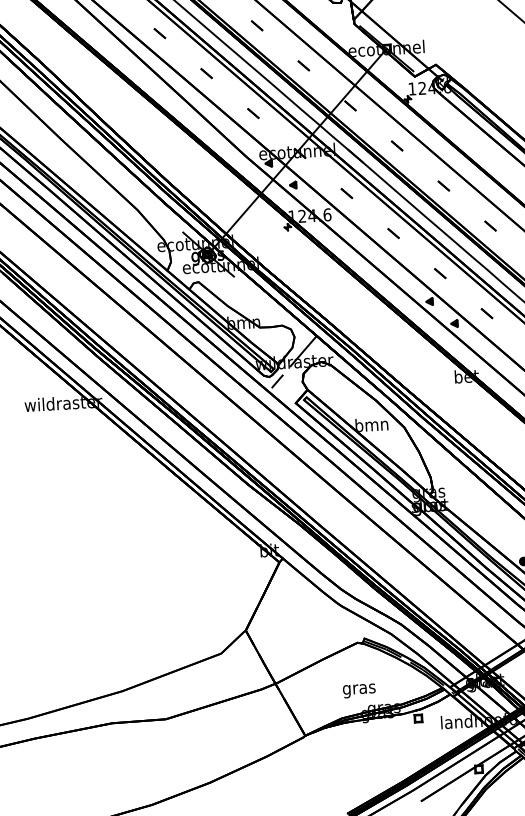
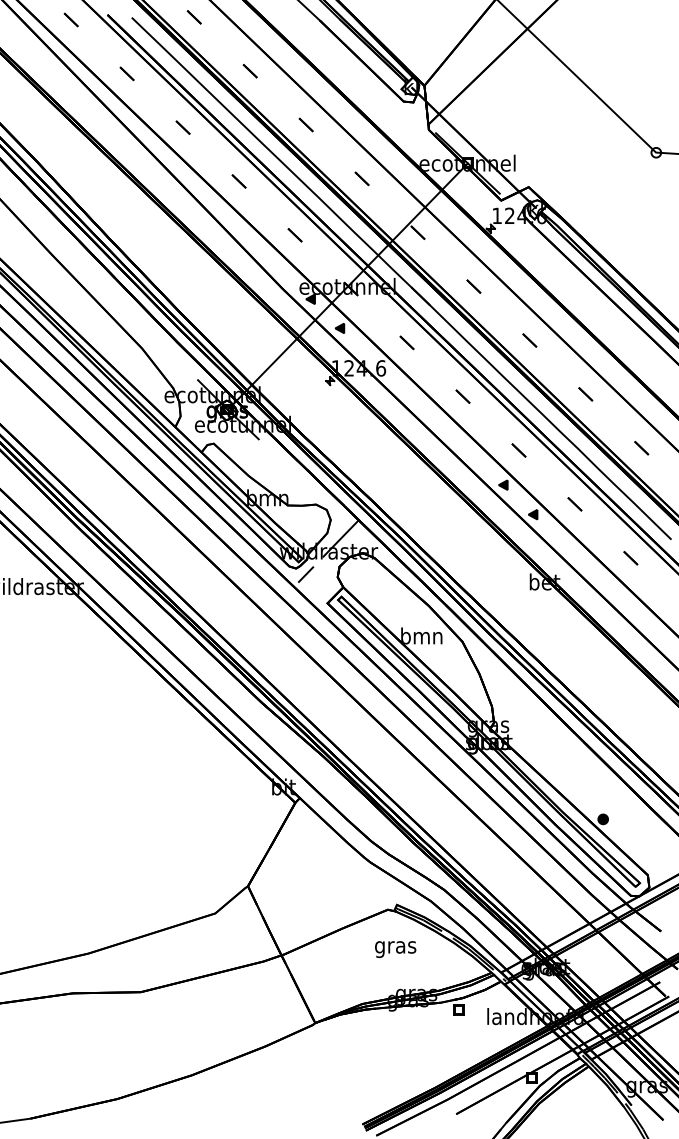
text: (359, 690) -> (395, 949), moved

